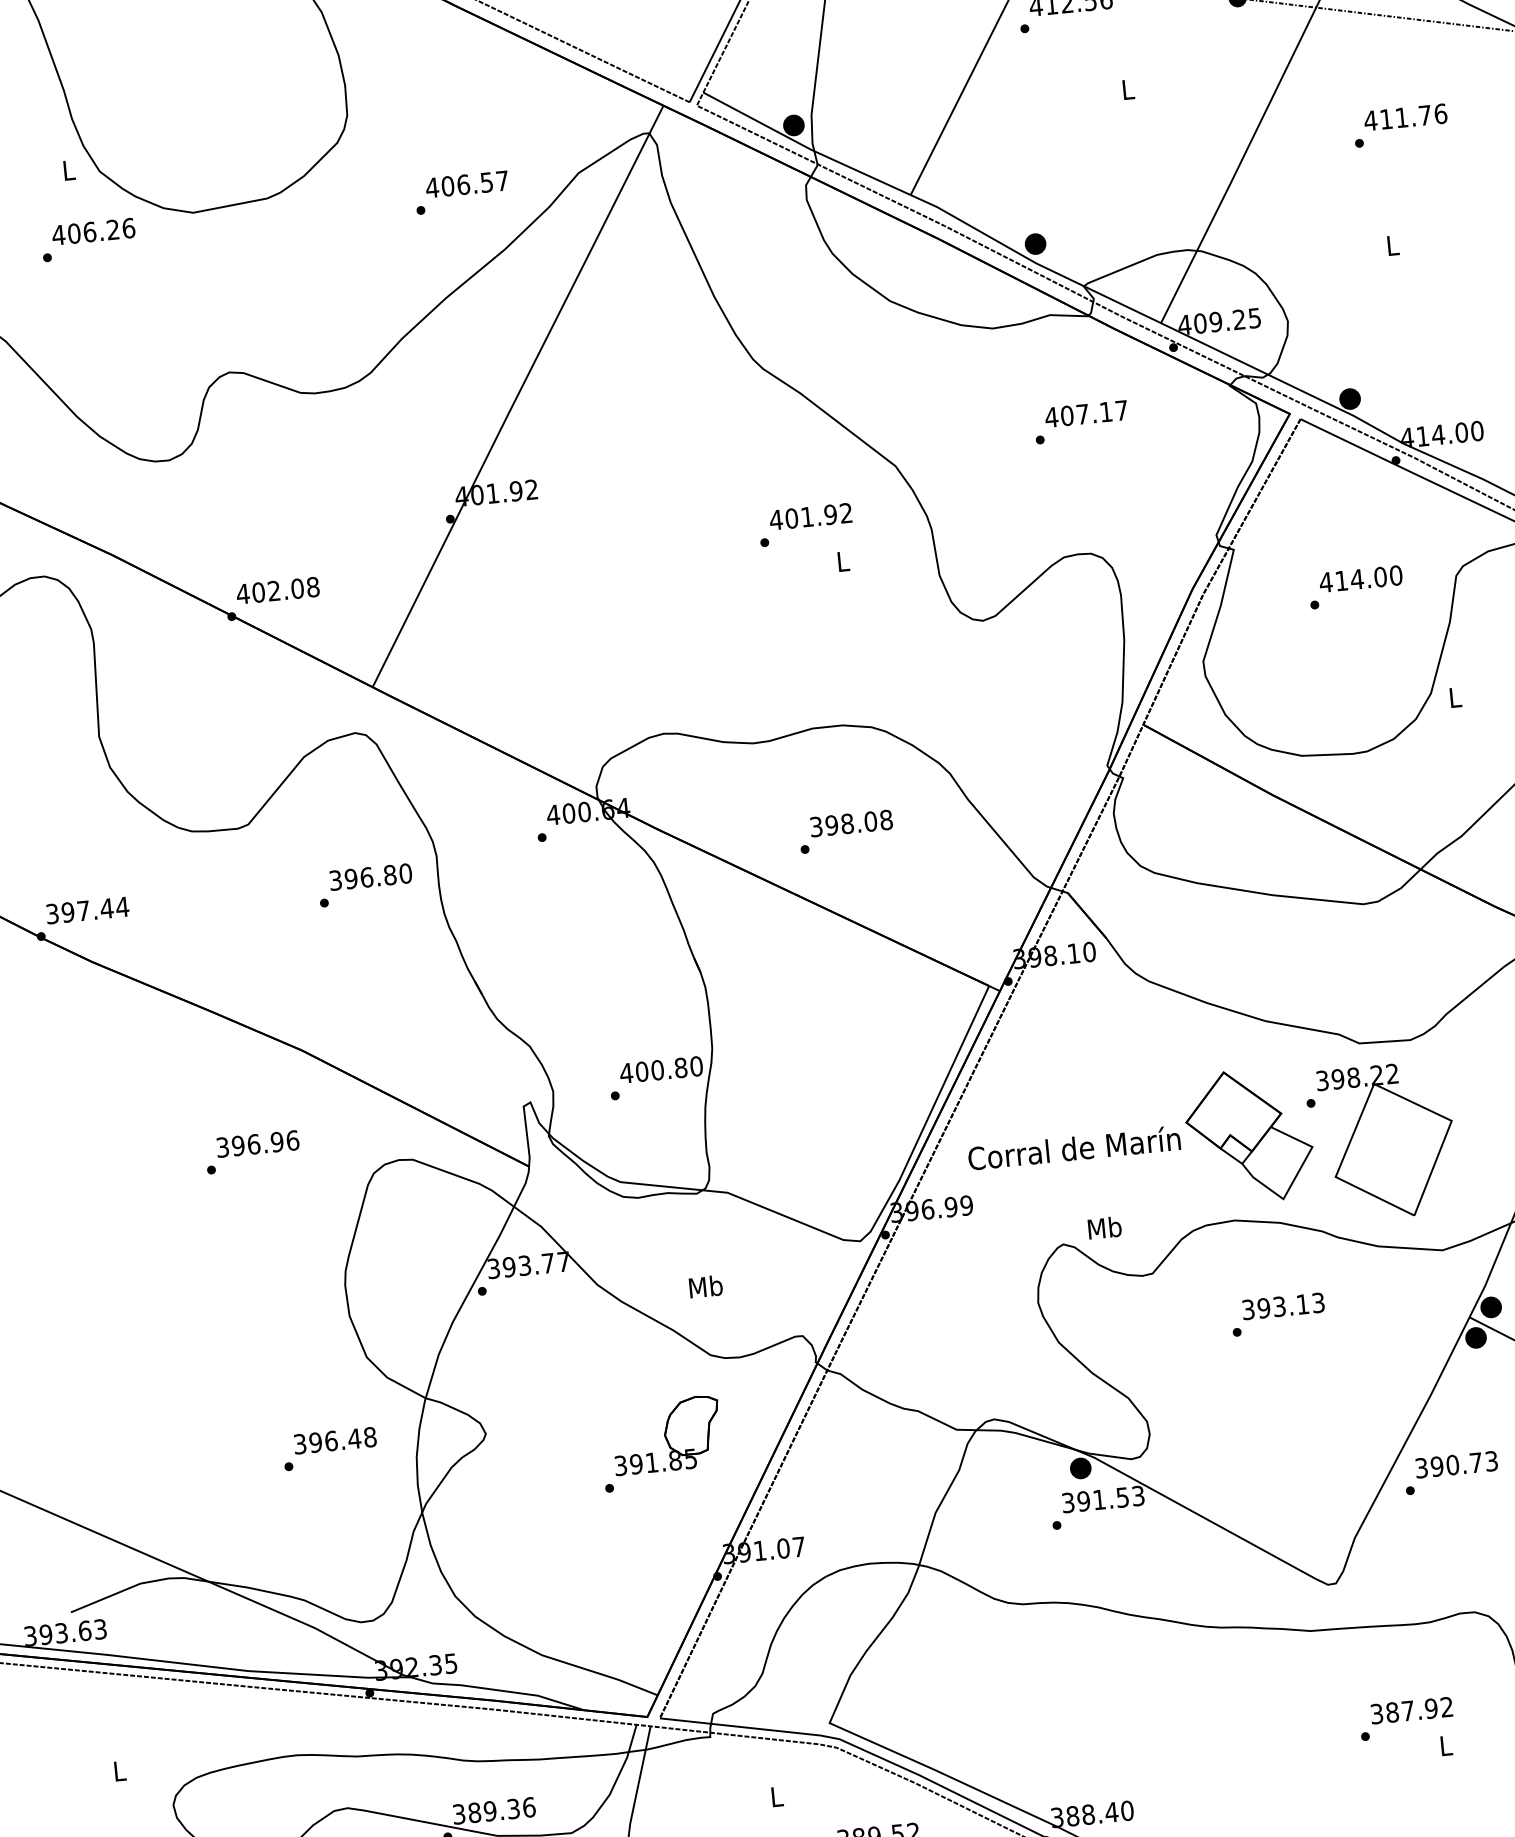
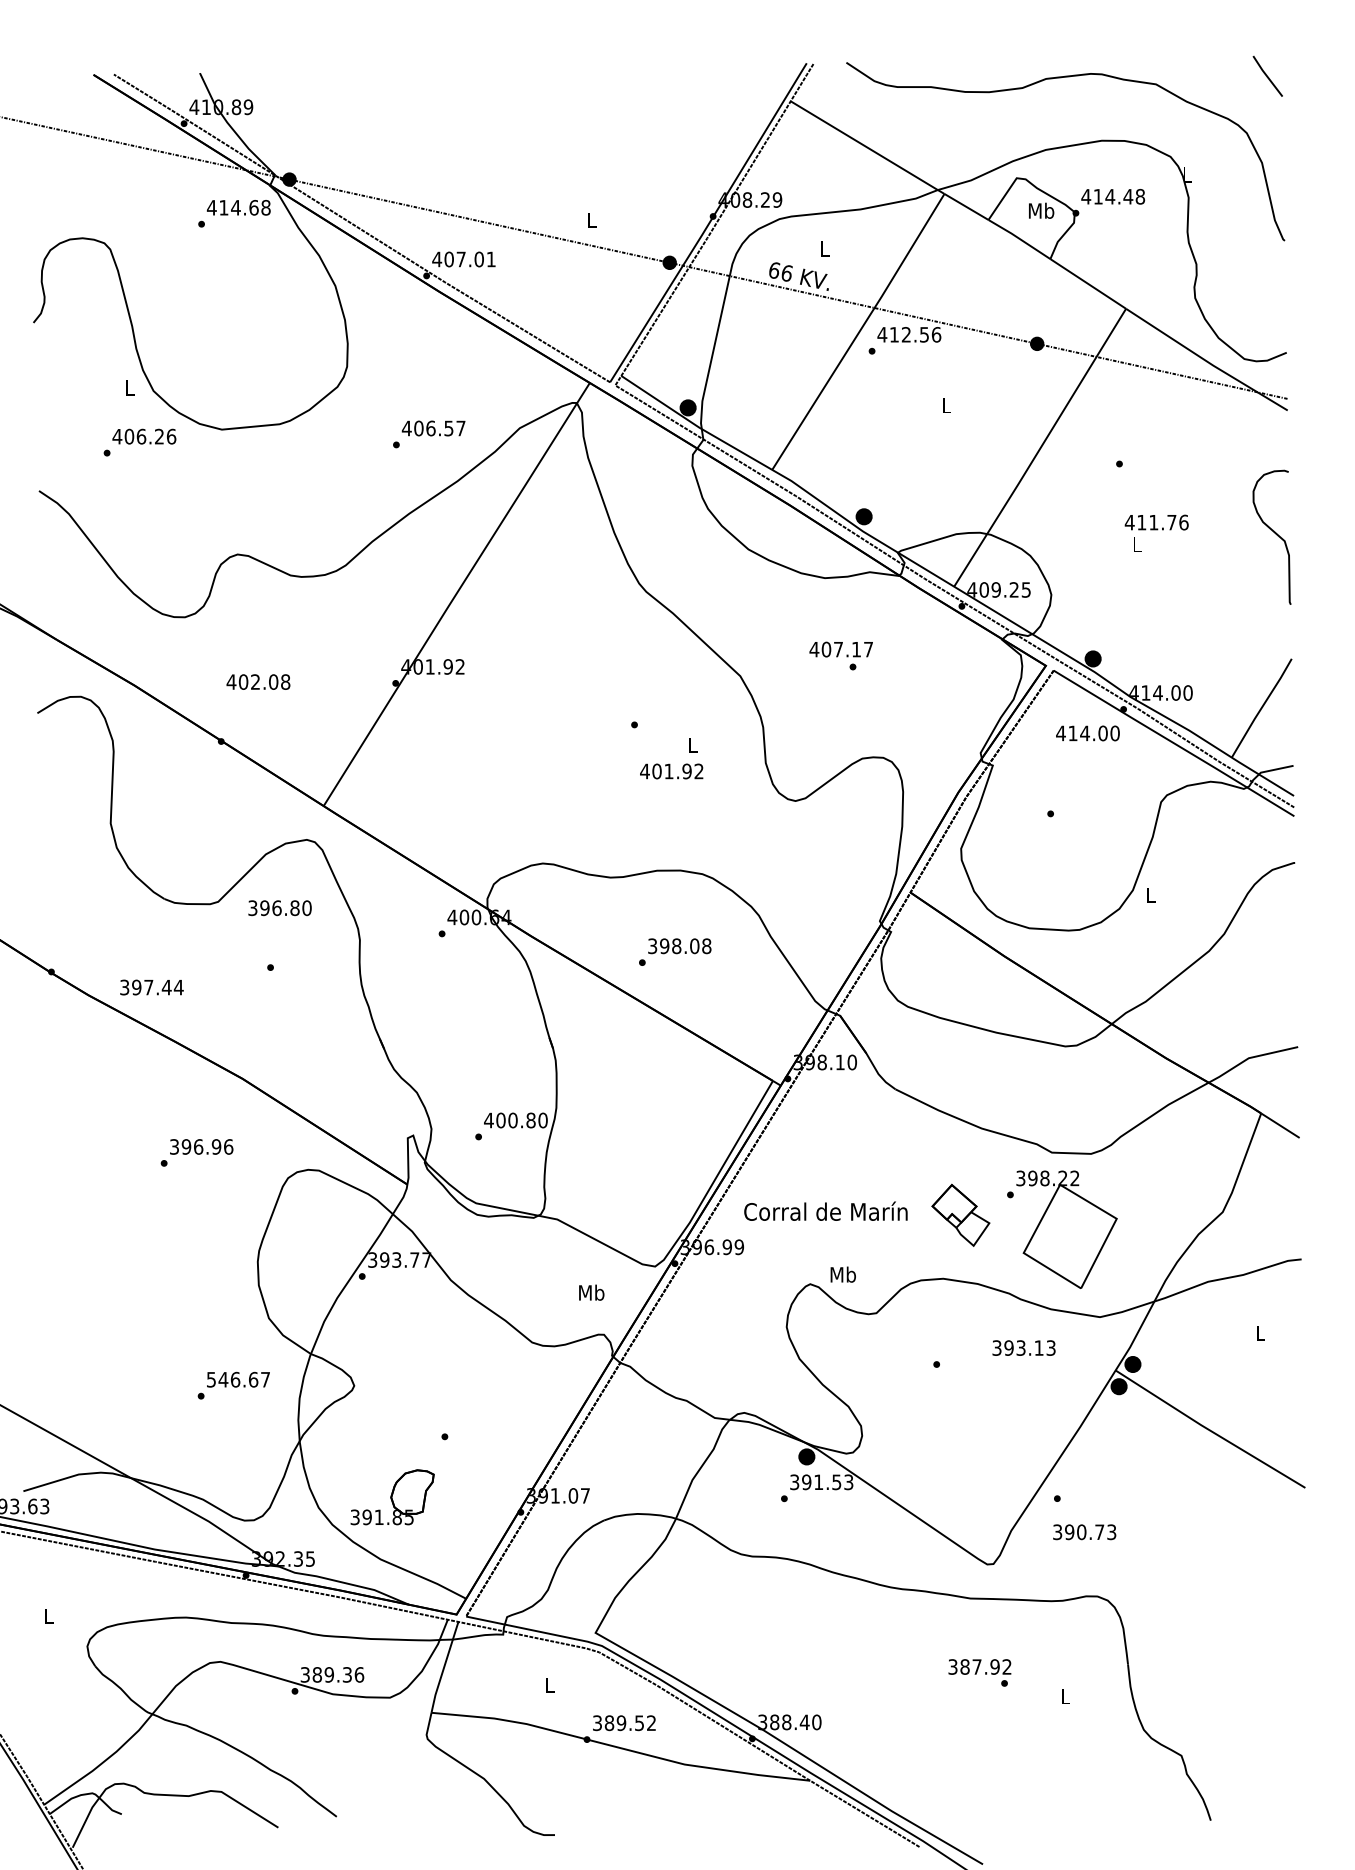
text: (1405, 117) -> (1156, 522), moved
text: (1085, 413) -> (840, 649), moved
text: (810, 516) -> (671, 771), moved
text: (1360, 579) -> (1087, 733), moved
text: (277, 589) -> (258, 681), moved
text: (370, 877) -> (279, 908), moved
text: (87, 910) -> (151, 987), moved
part: (1249, 1136) -> (960, 1215), size x0.6
text: (705, 1286) -> (591, 1292), moved
text: (1282, 1305) -> (1023, 1347), moved
part: (666, 1435) -> (392, 1497), moved
text: (335, 1440) -> (238, 1379), 396.48 -> 546.67
text: (1456, 1465) -> (1084, 1532), moved
text: (1411, 1709) -> (979, 1666), moved

